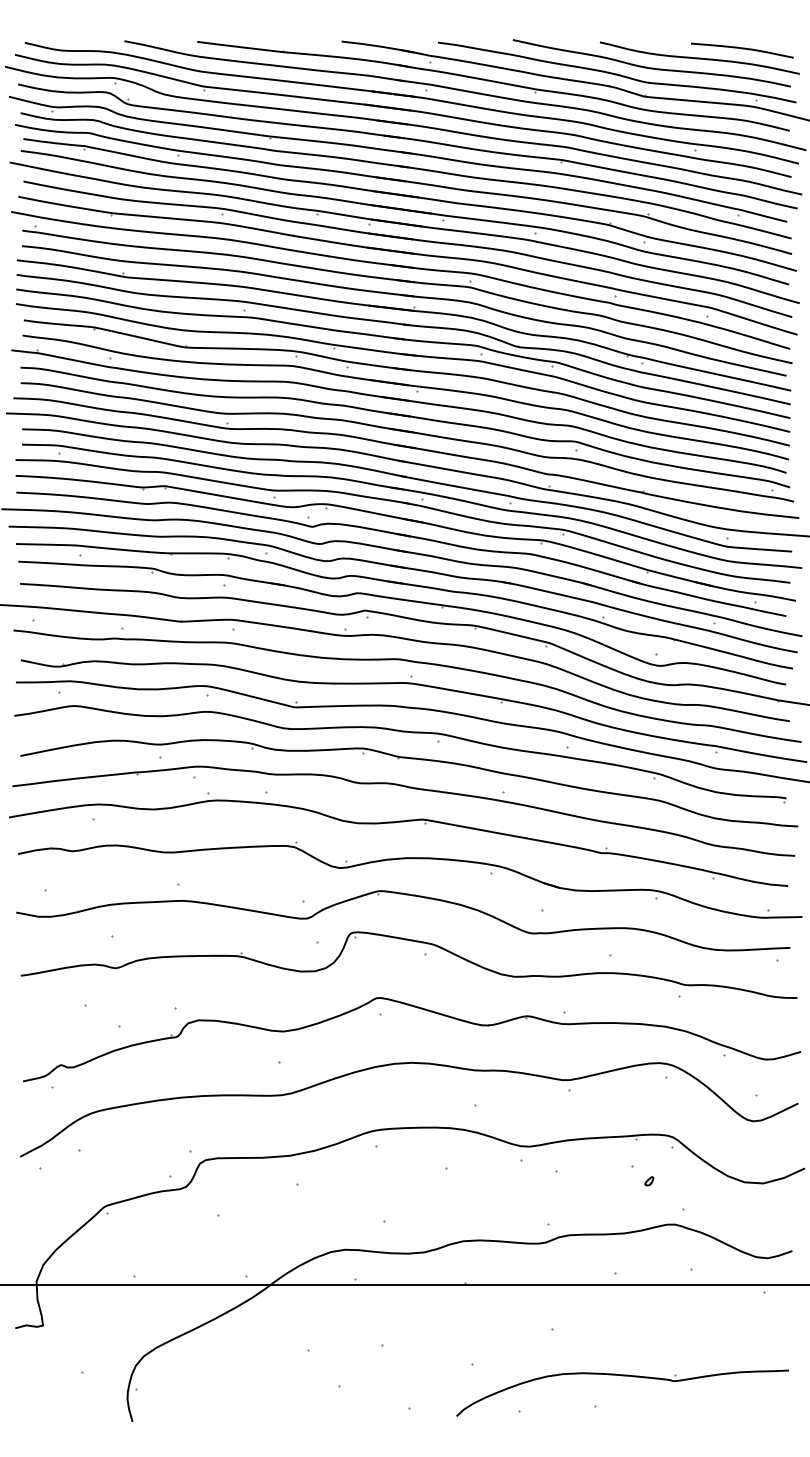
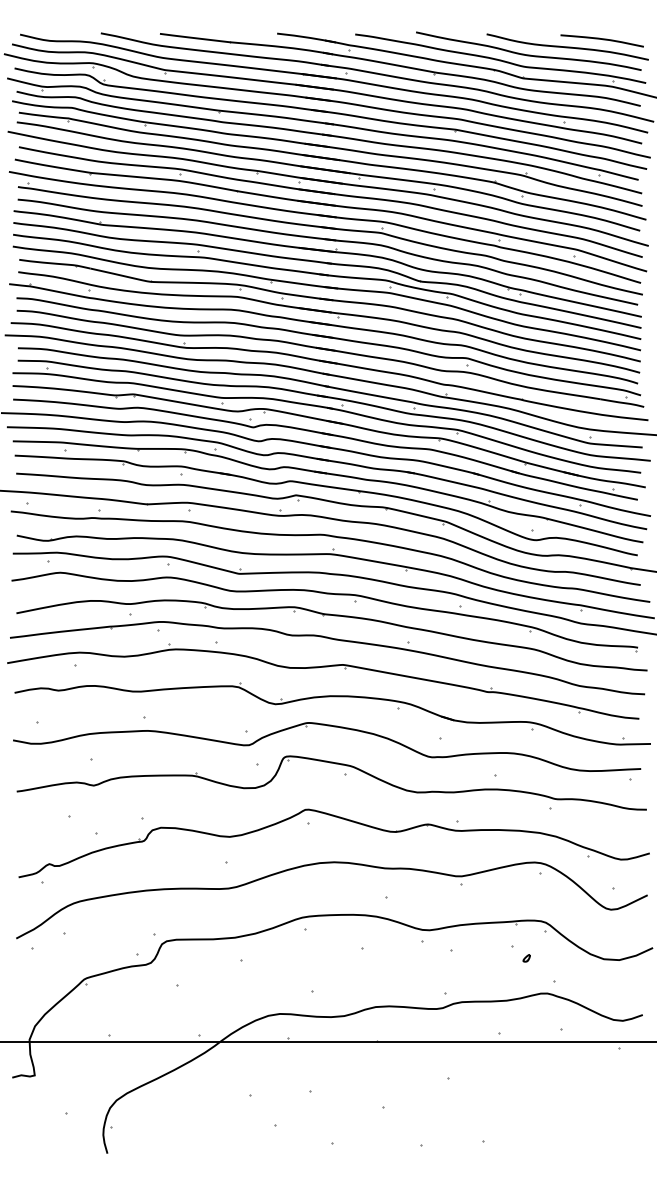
part: (622, 1376) -> (504, 1116), removed

